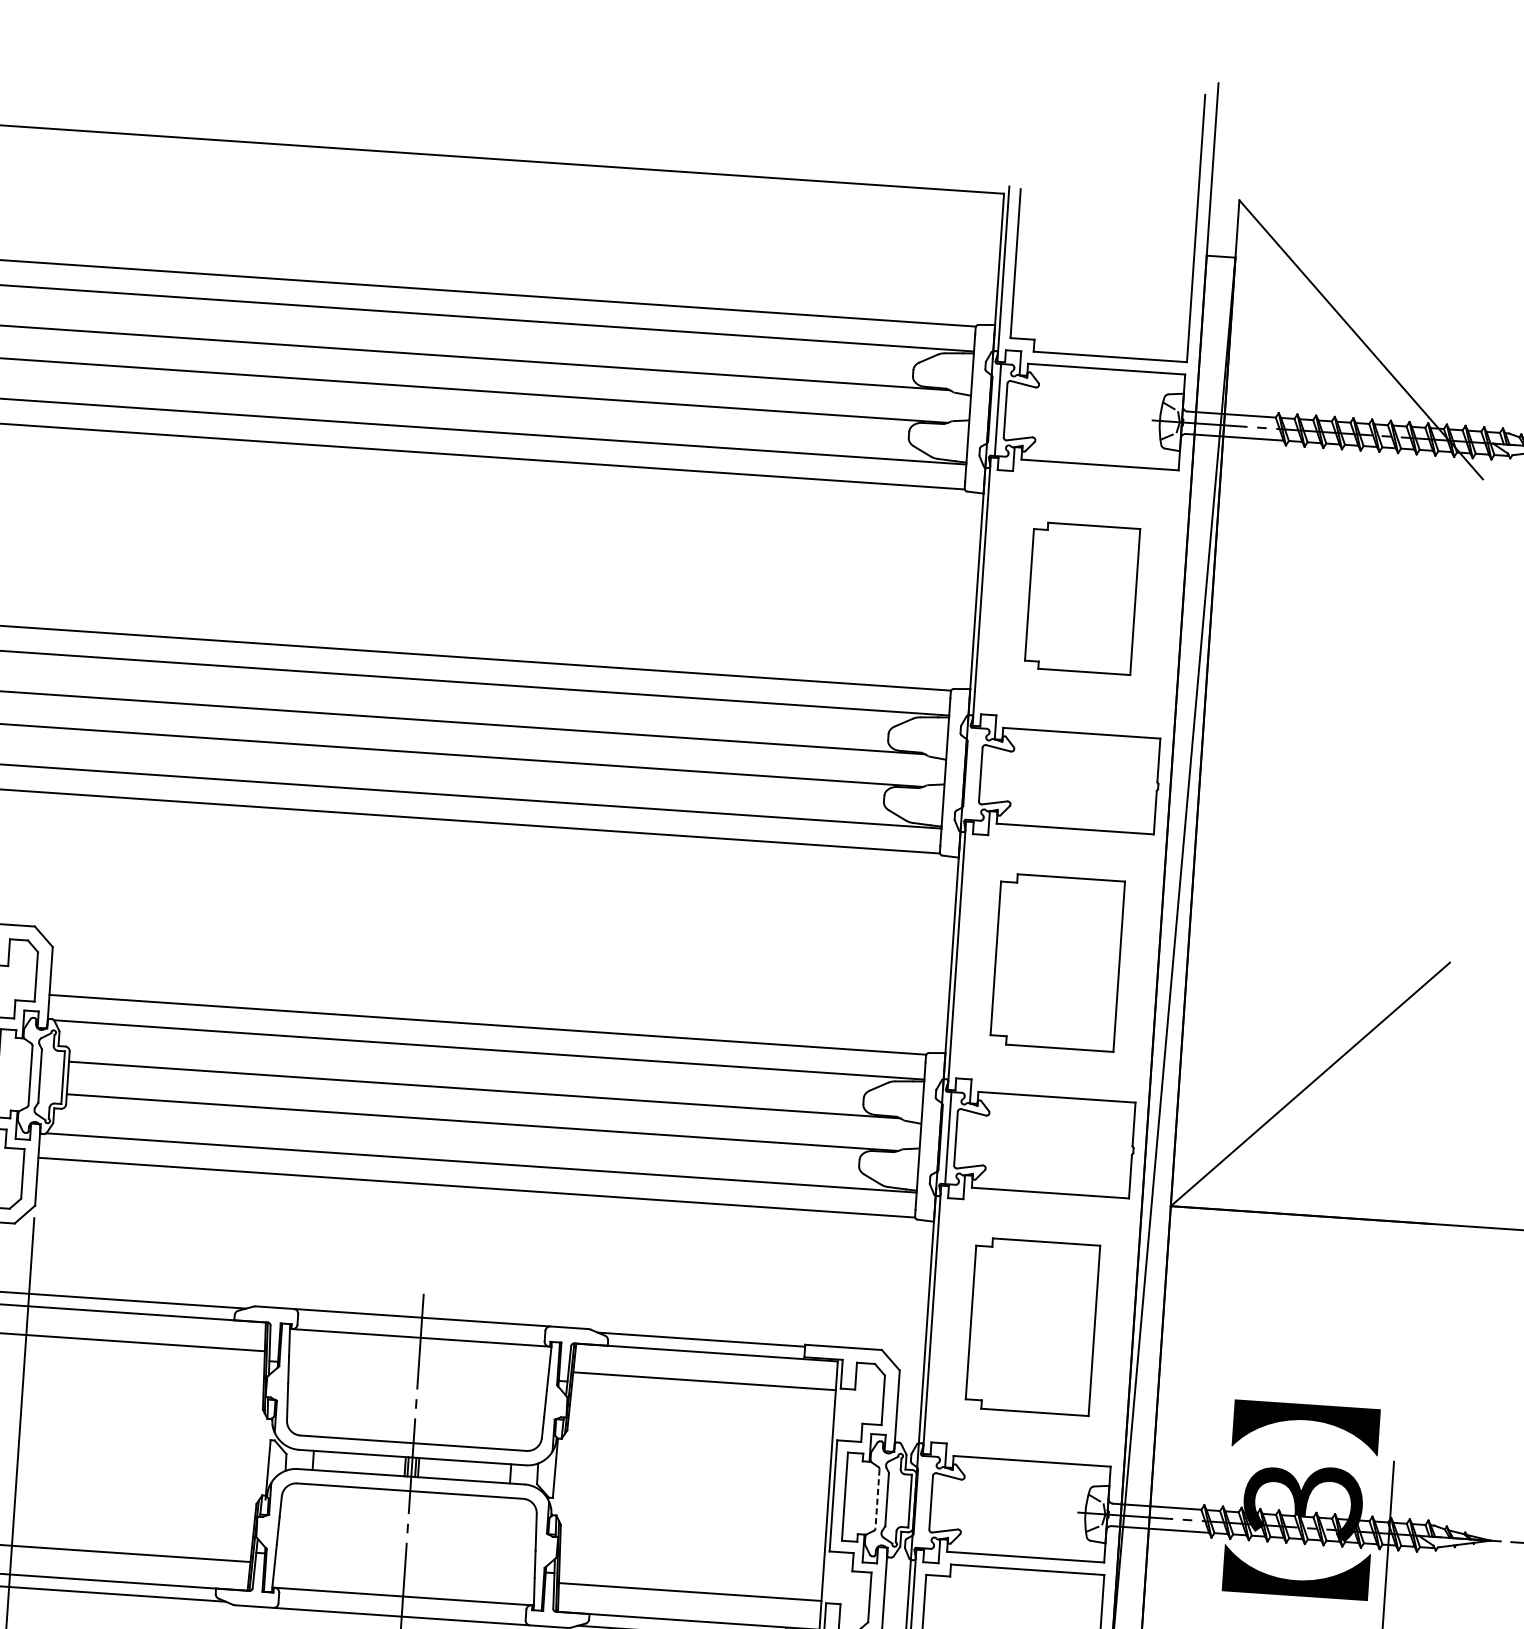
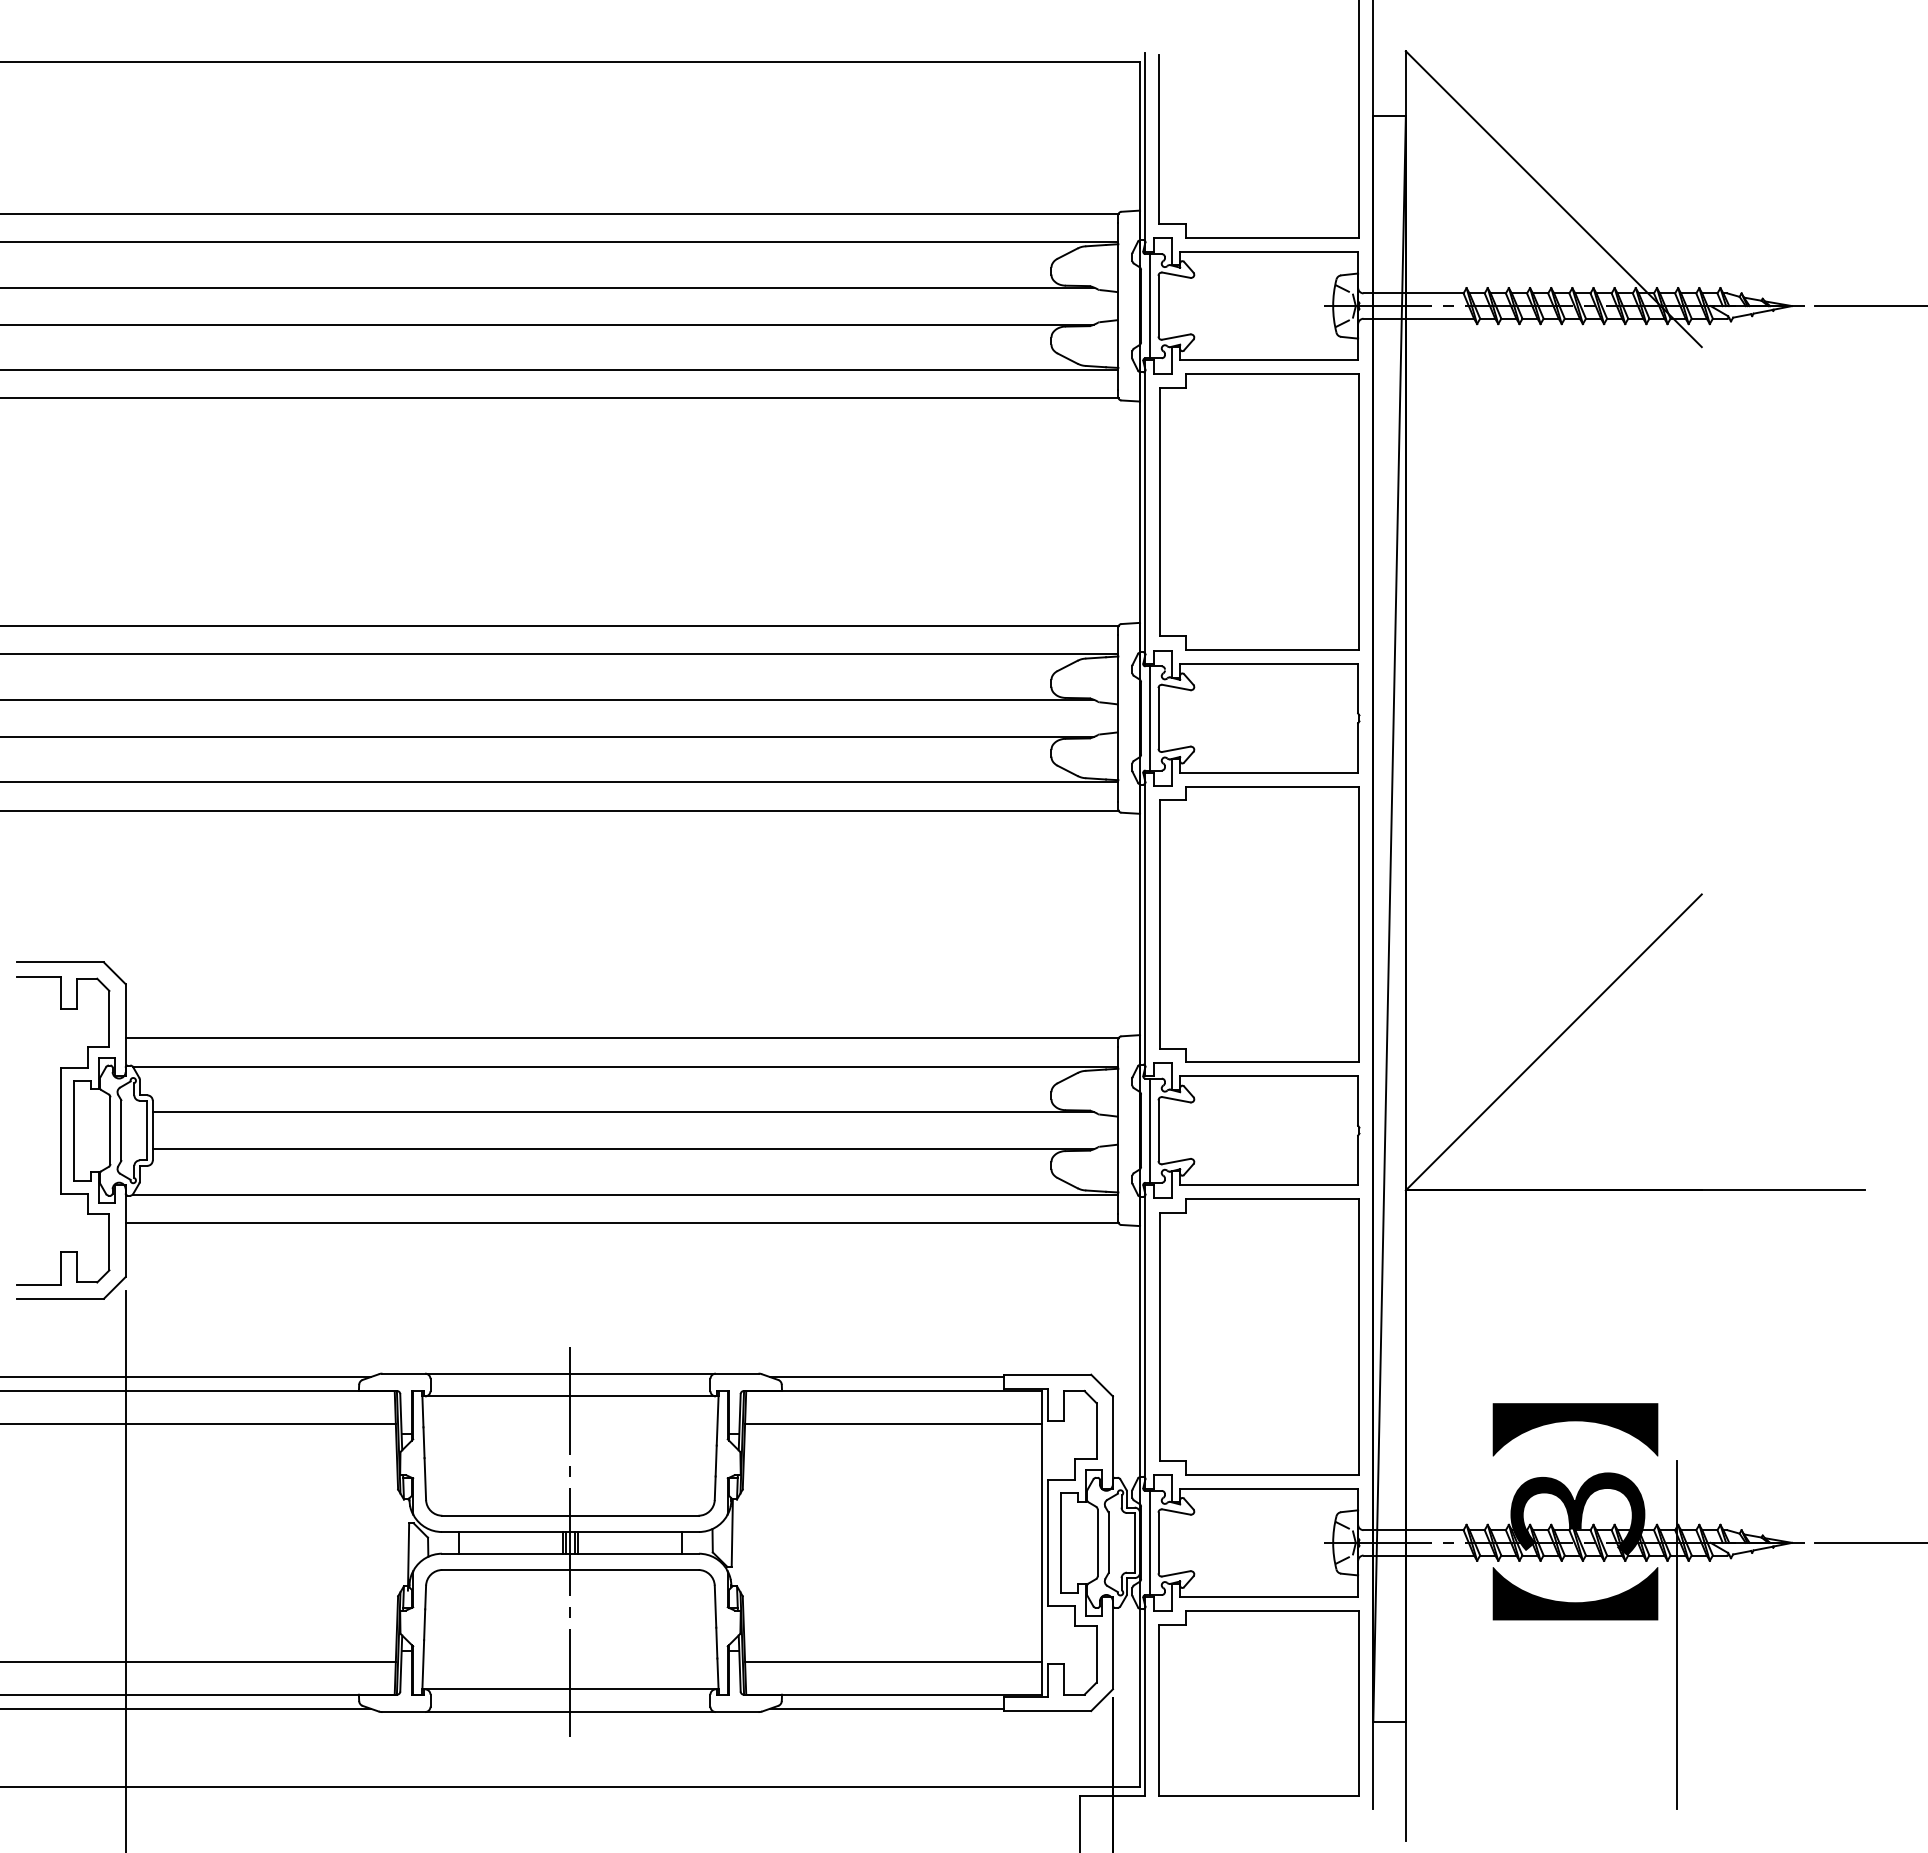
part: (1082, 597) -> (1259, 511), size x1.67
line: (972, 774) -> (1149, 718), added
part: (1057, 962) -> (1259, 924), size x1.43
part: (1032, 1326) -> (1259, 1336), size x1.43
line: (877, 1499) -> (1097, 1543), dashed -> solid
line: (923, 1501) -> (1149, 1542), added

